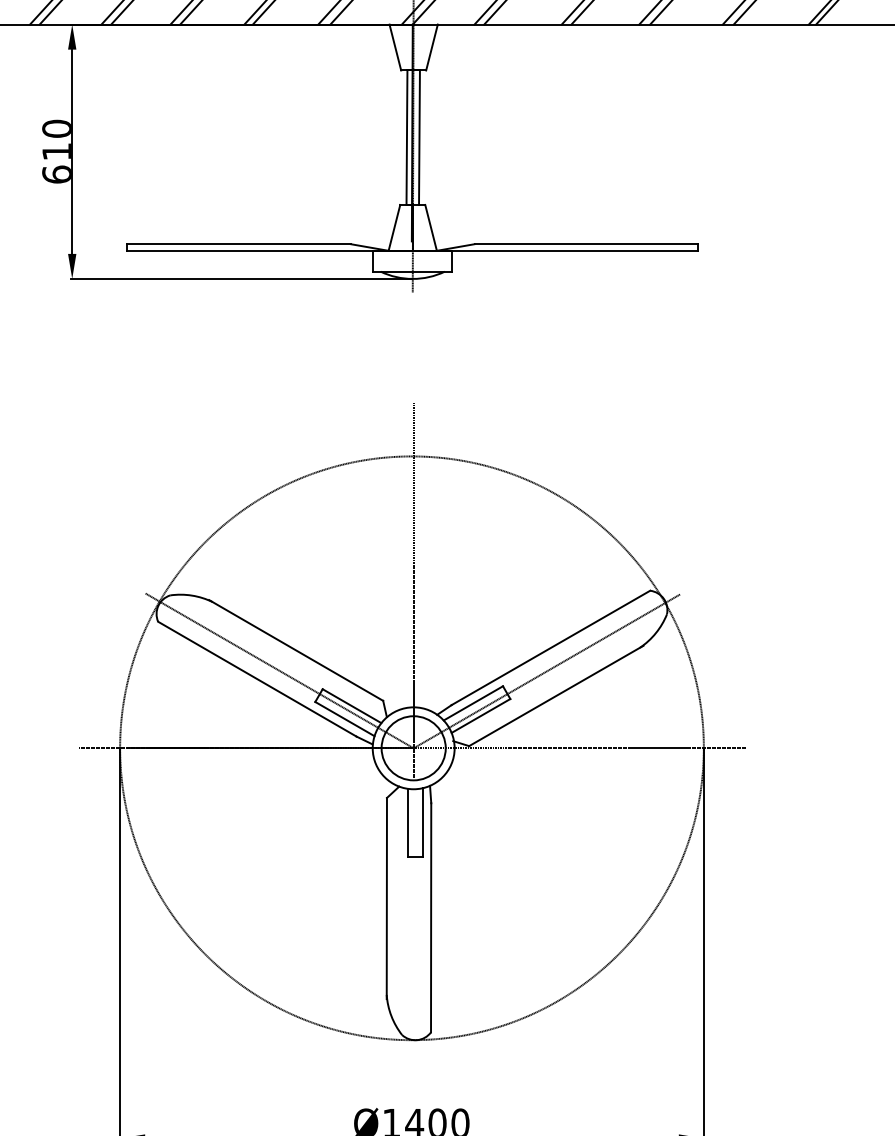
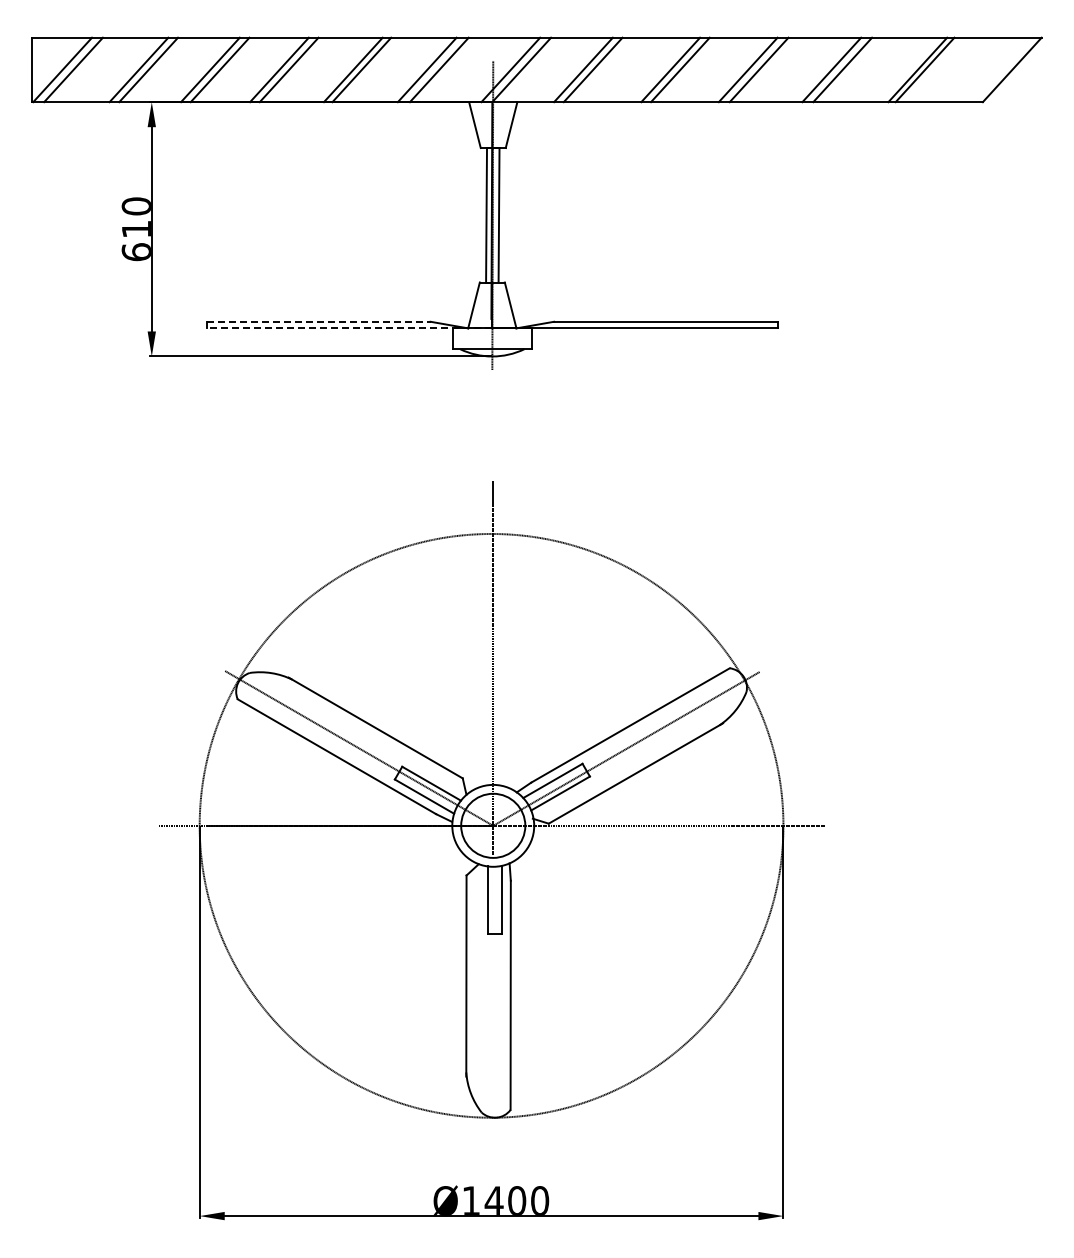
line: (238, 243) -> (318, 321), solid -> dashed
line: (269, 250) -> (349, 328), solid -> dashed

